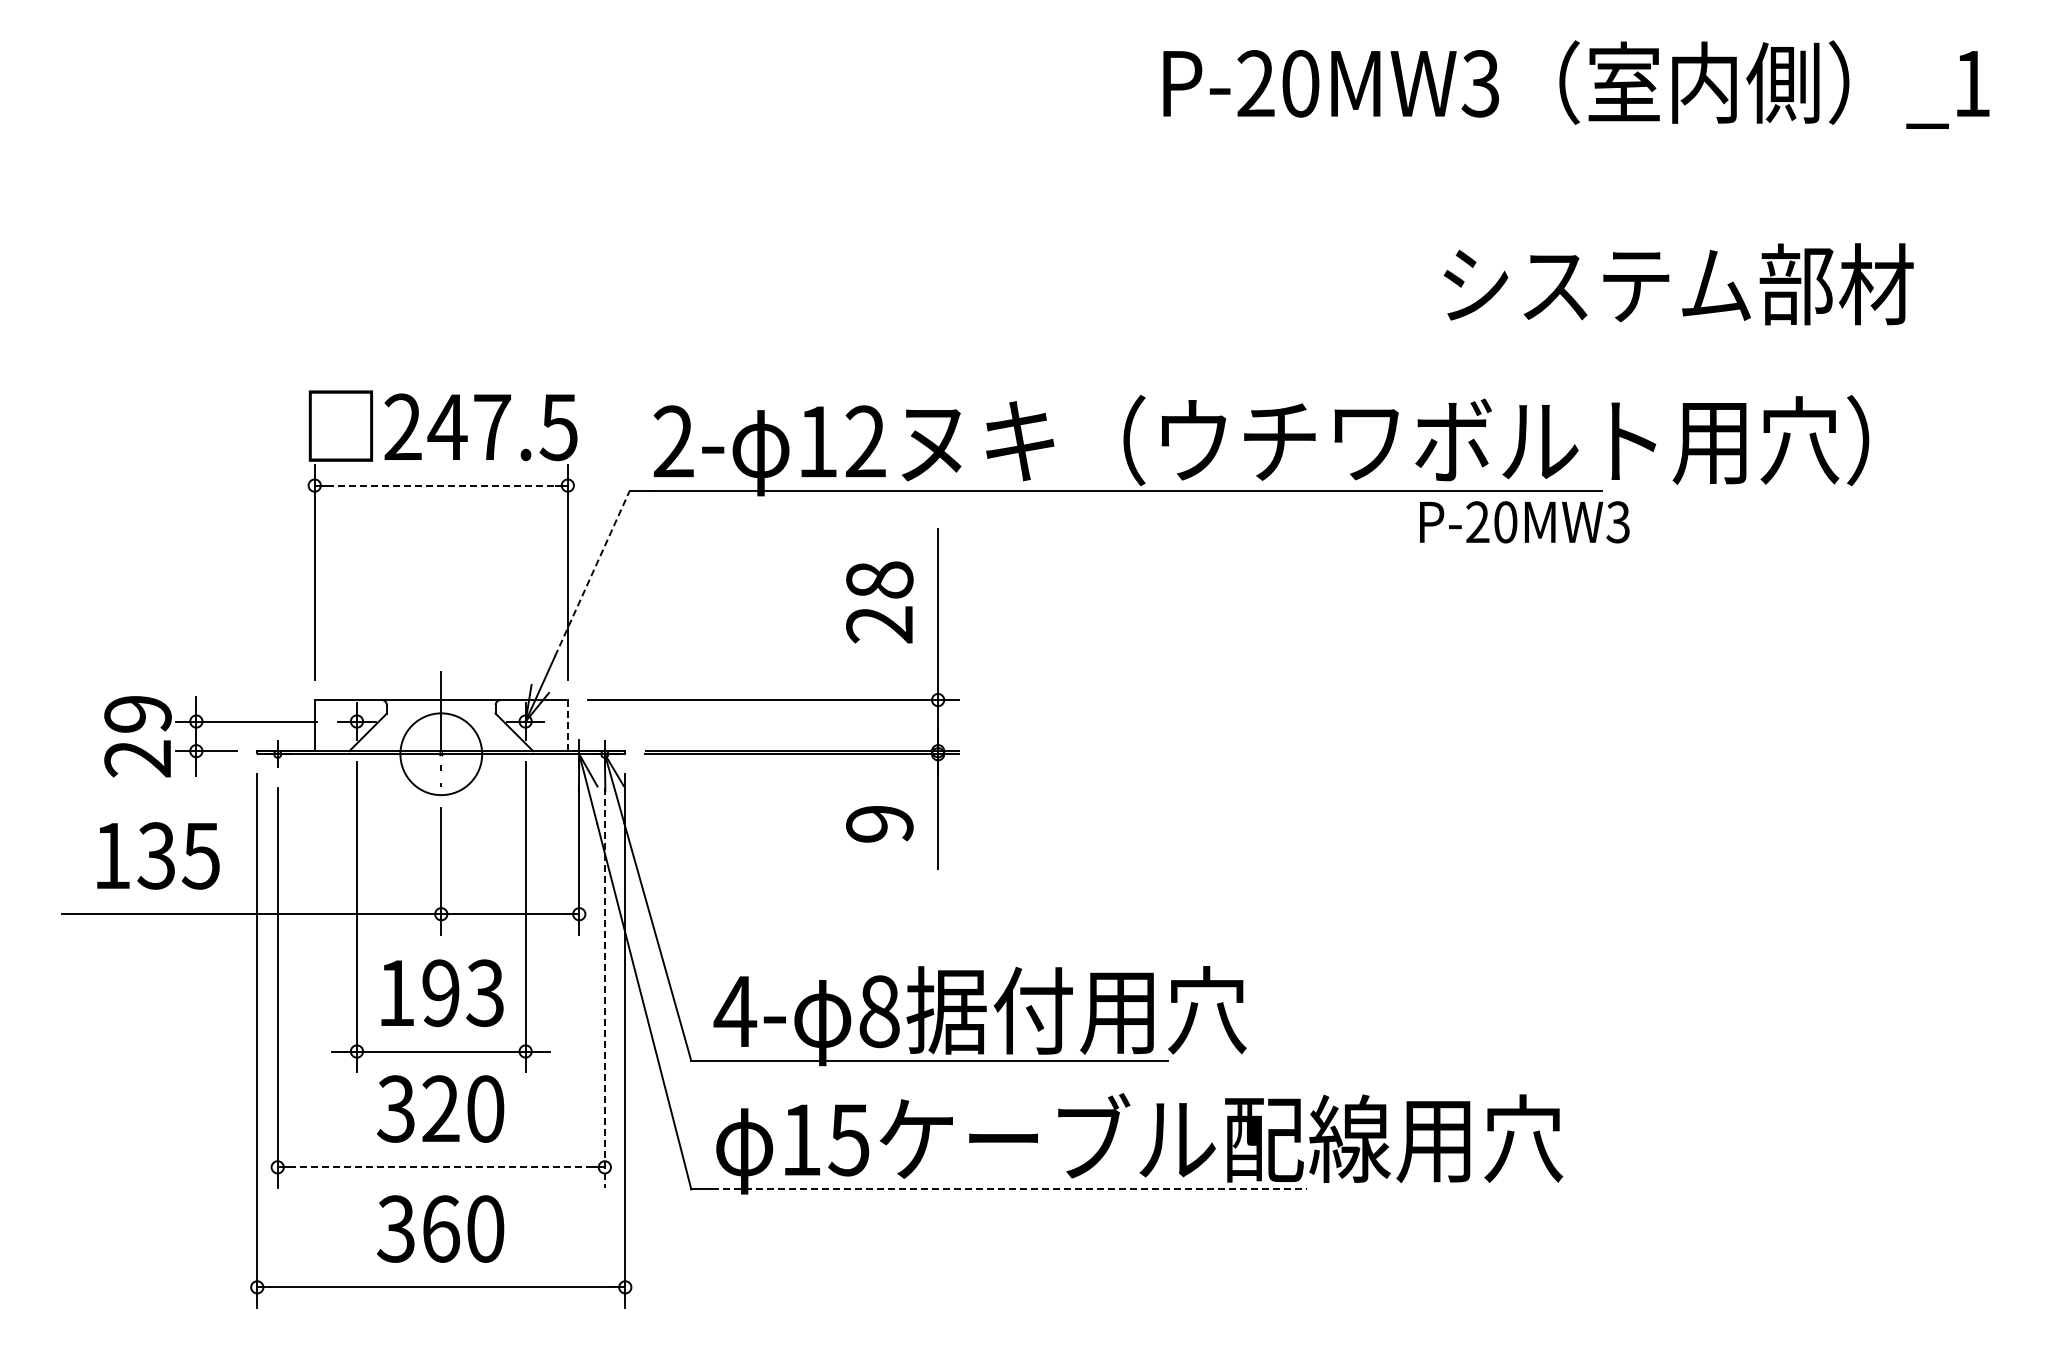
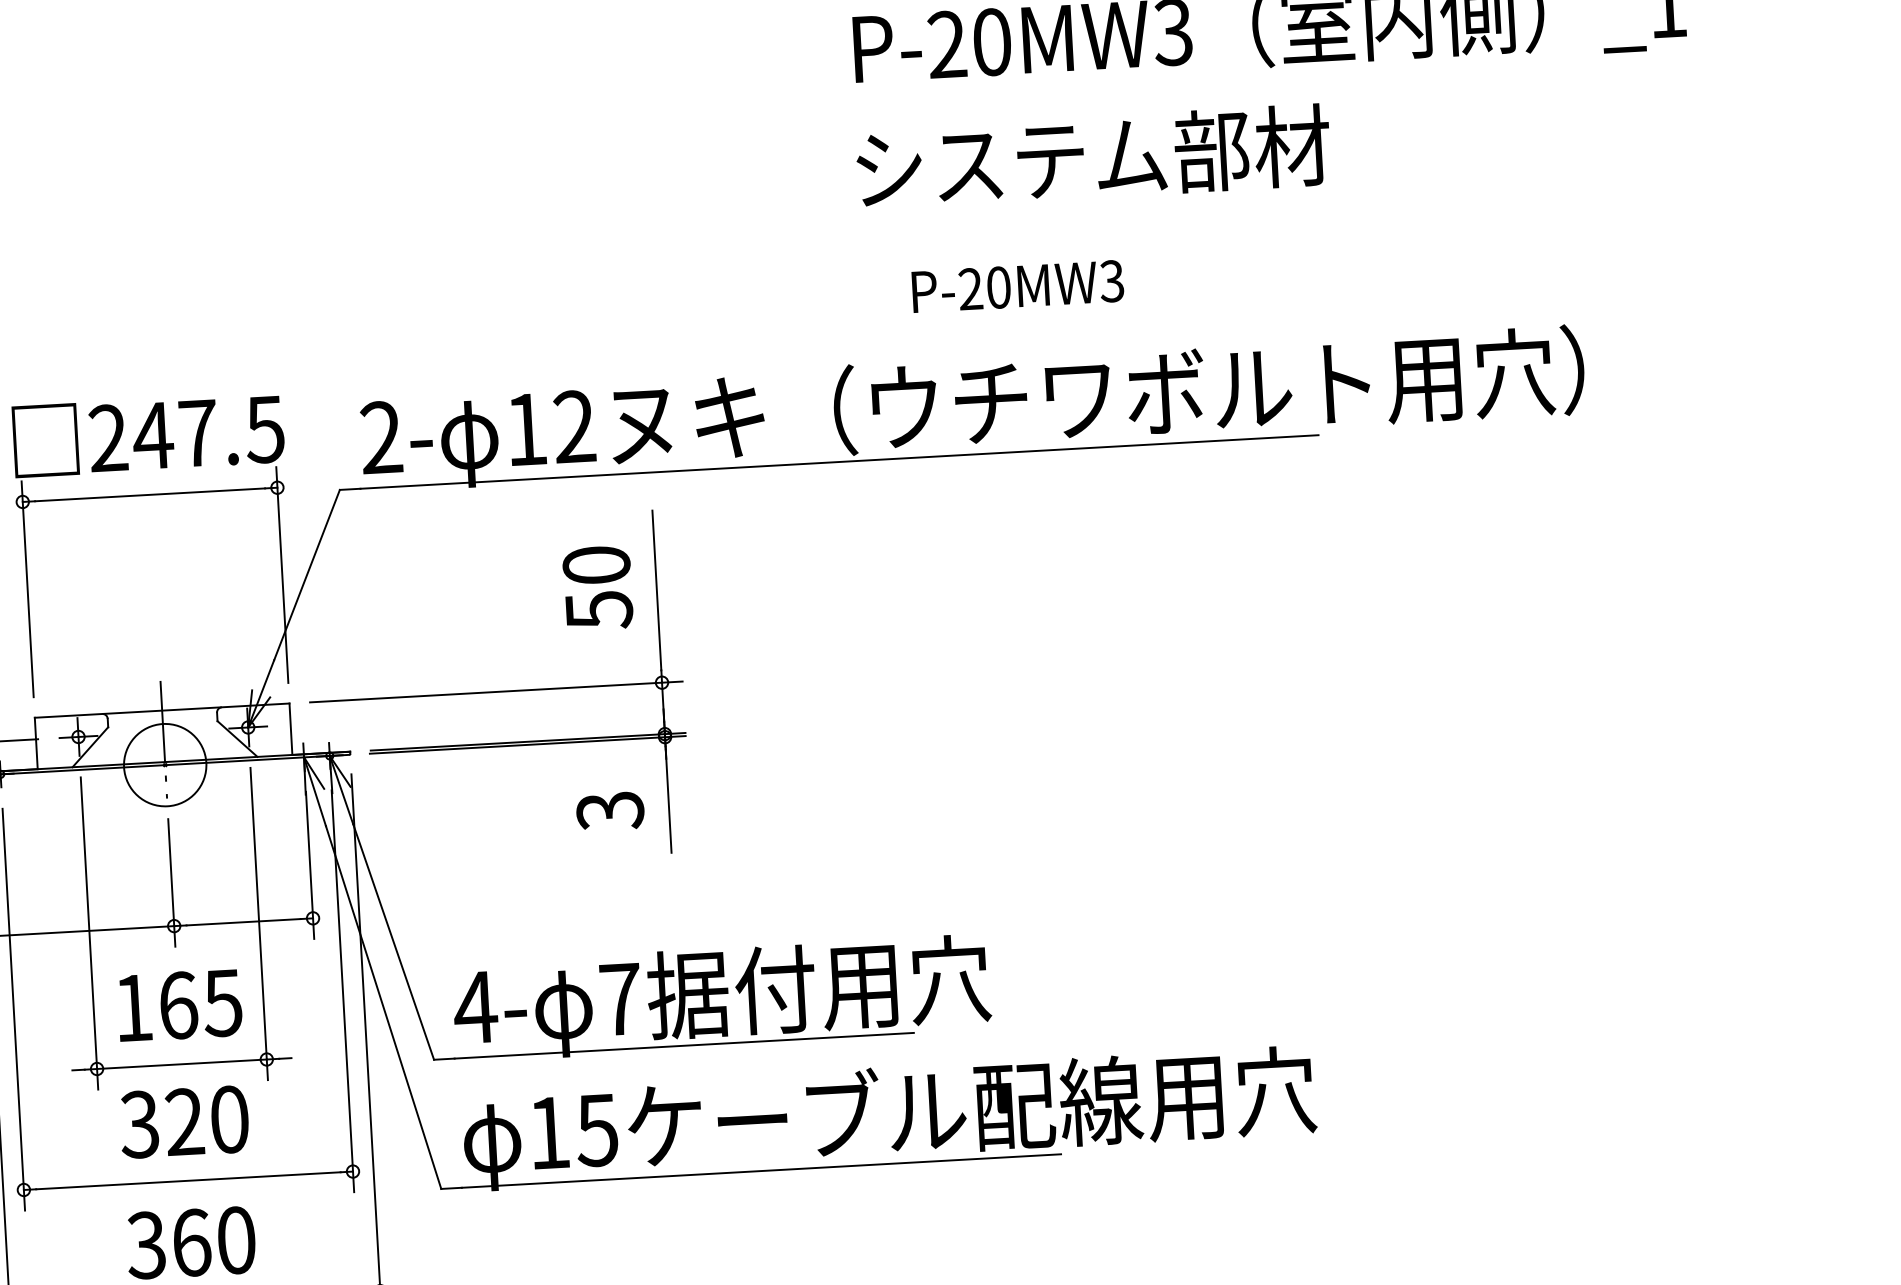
text: (1678, 284) -> (1093, 157), moved
line: (441, 485) -> (150, 494), dashed -> solid
text: (1524, 522) -> (1017, 286), moved
line: (592, 573) -> (307, 574), dashed -> solid
text: (879, 602) -> (597, 587), 28 -> 50
line: (567, 725) -> (290, 729), dashed -> solid
text: (879, 824) -> (610, 811), 9 -> 3
line: (604, 988) -> (342, 991), dashed -> solid
text: (462, 993) -> (200, 1004), 193 -> 165
text: (879, 1011) -> (620, 999), 8 -> 7
line: (440, 1167) -> (187, 1180), dashed -> solid
line: (1009, 1189) -> (761, 1171), dashed -> solid

